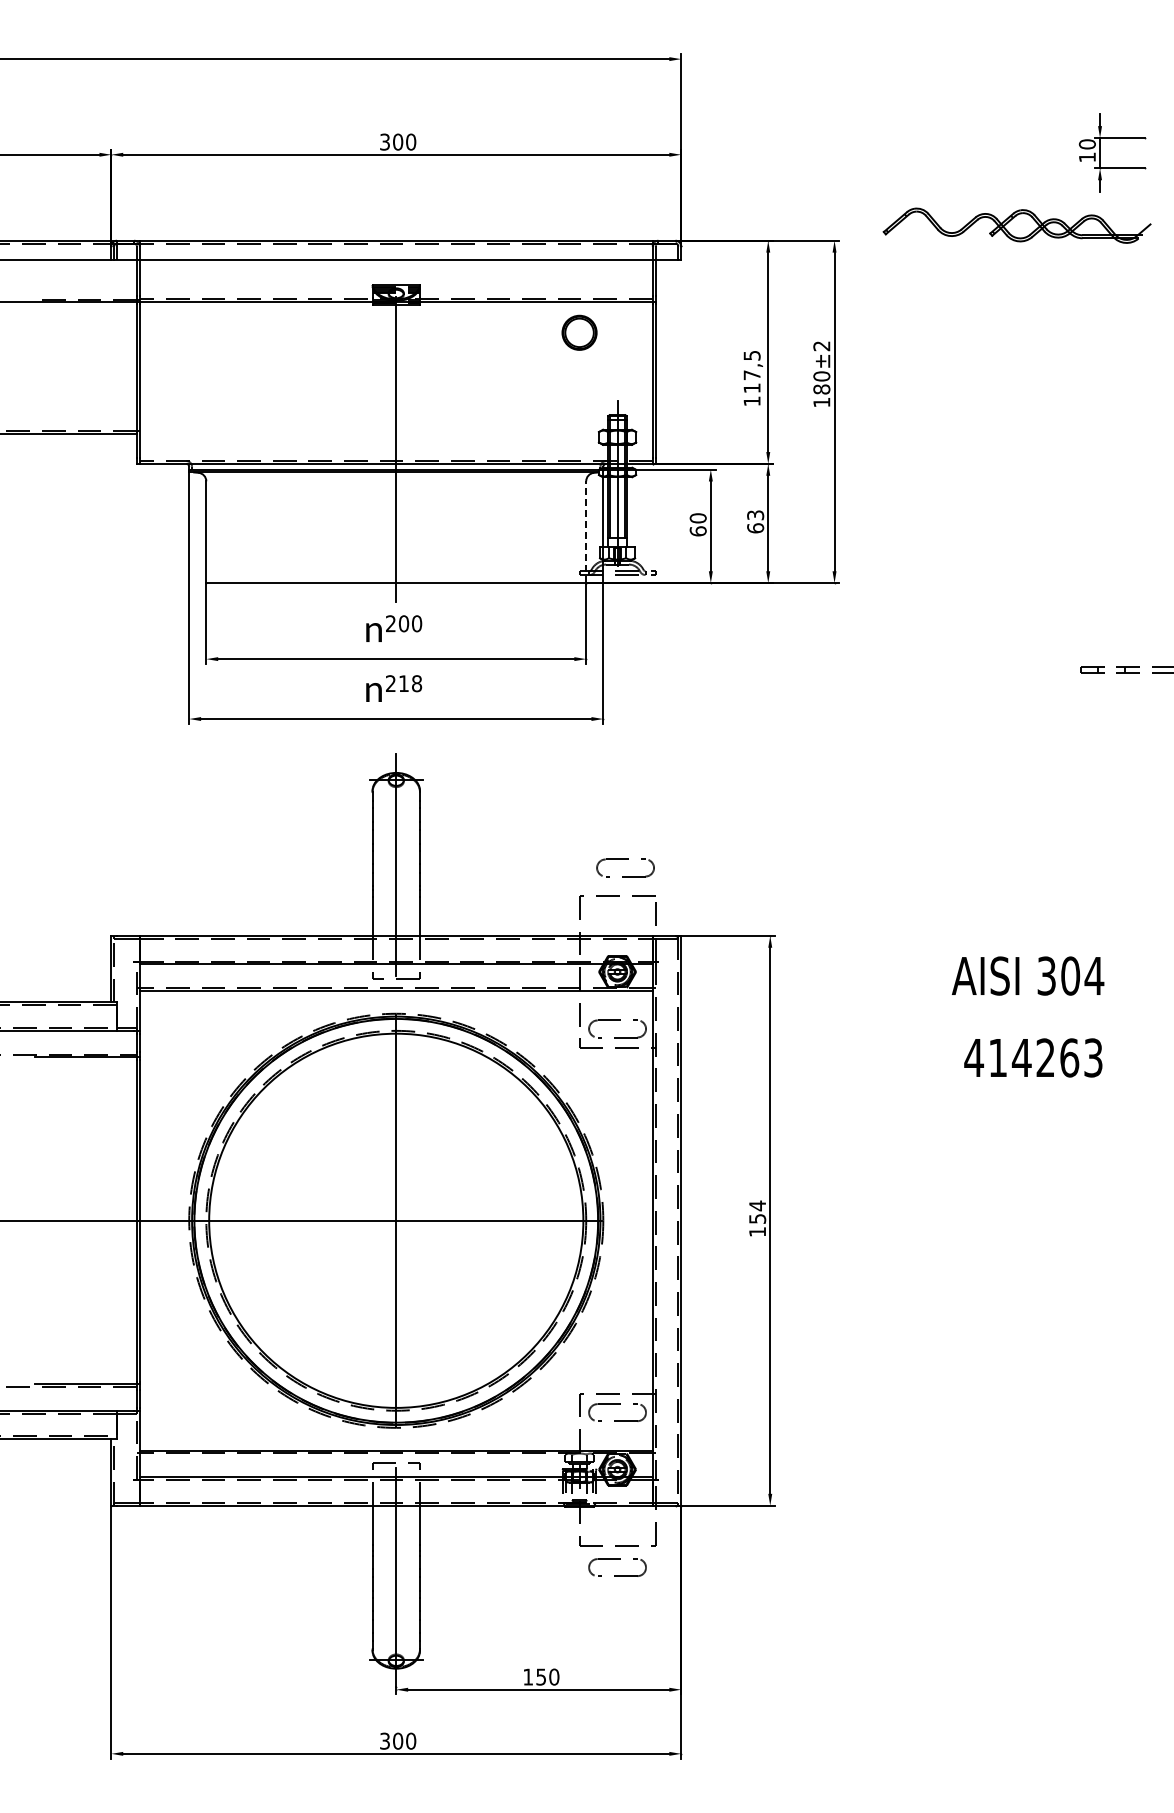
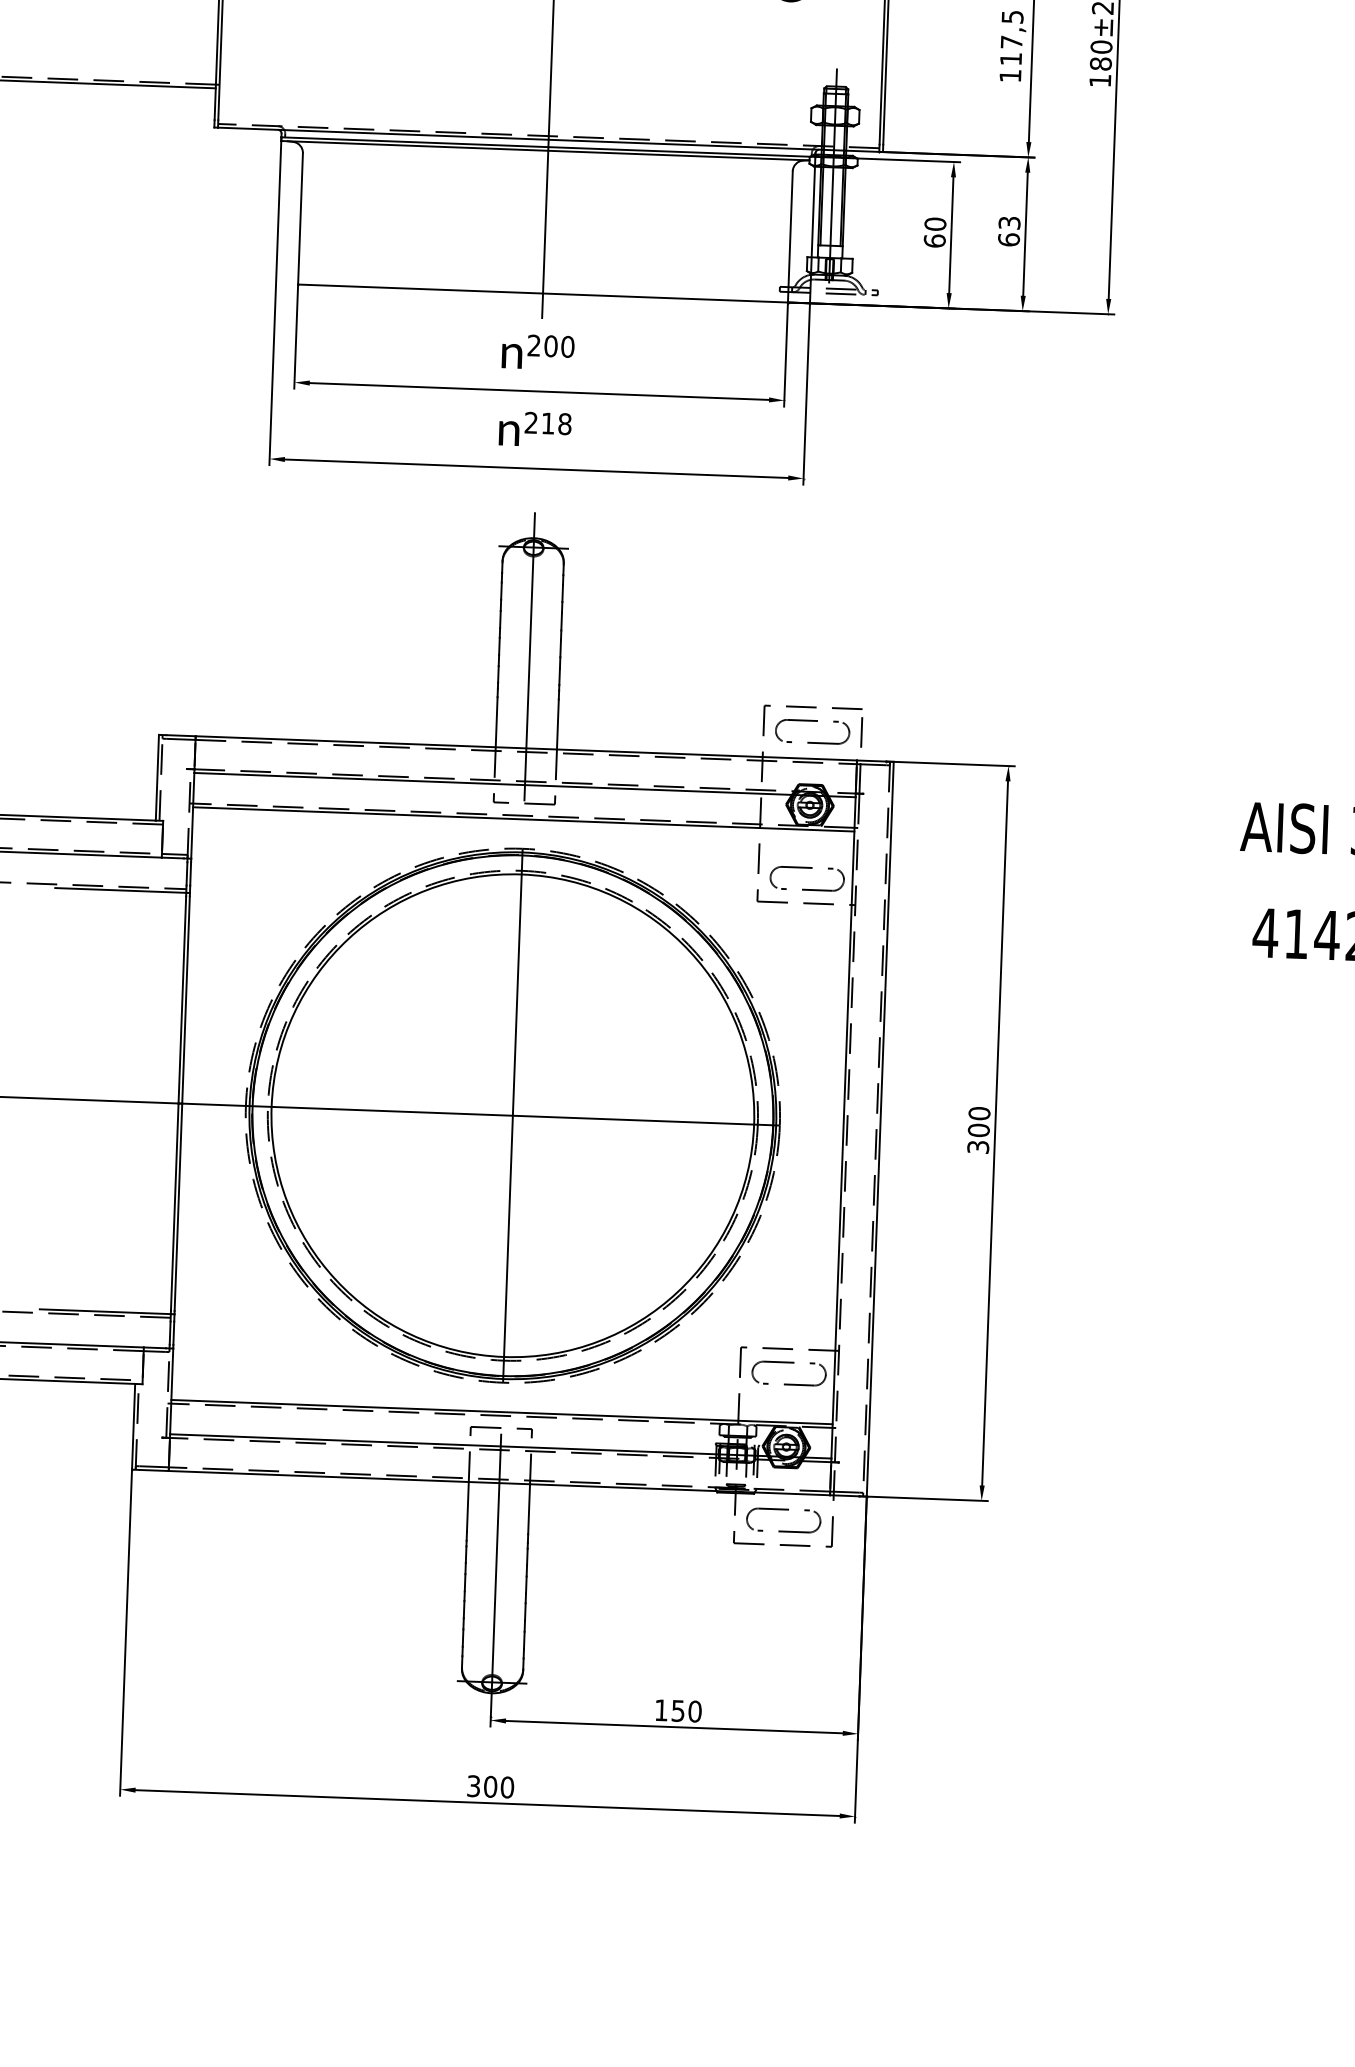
line: (586, 532) -> (790, 237), dashed -> solid
part: (625, 859) -> (812, 720), moved
text: (757, 1218) -> (978, 1129), 154 -> 300
part: (617, 1559) -> (784, 1510), moved

